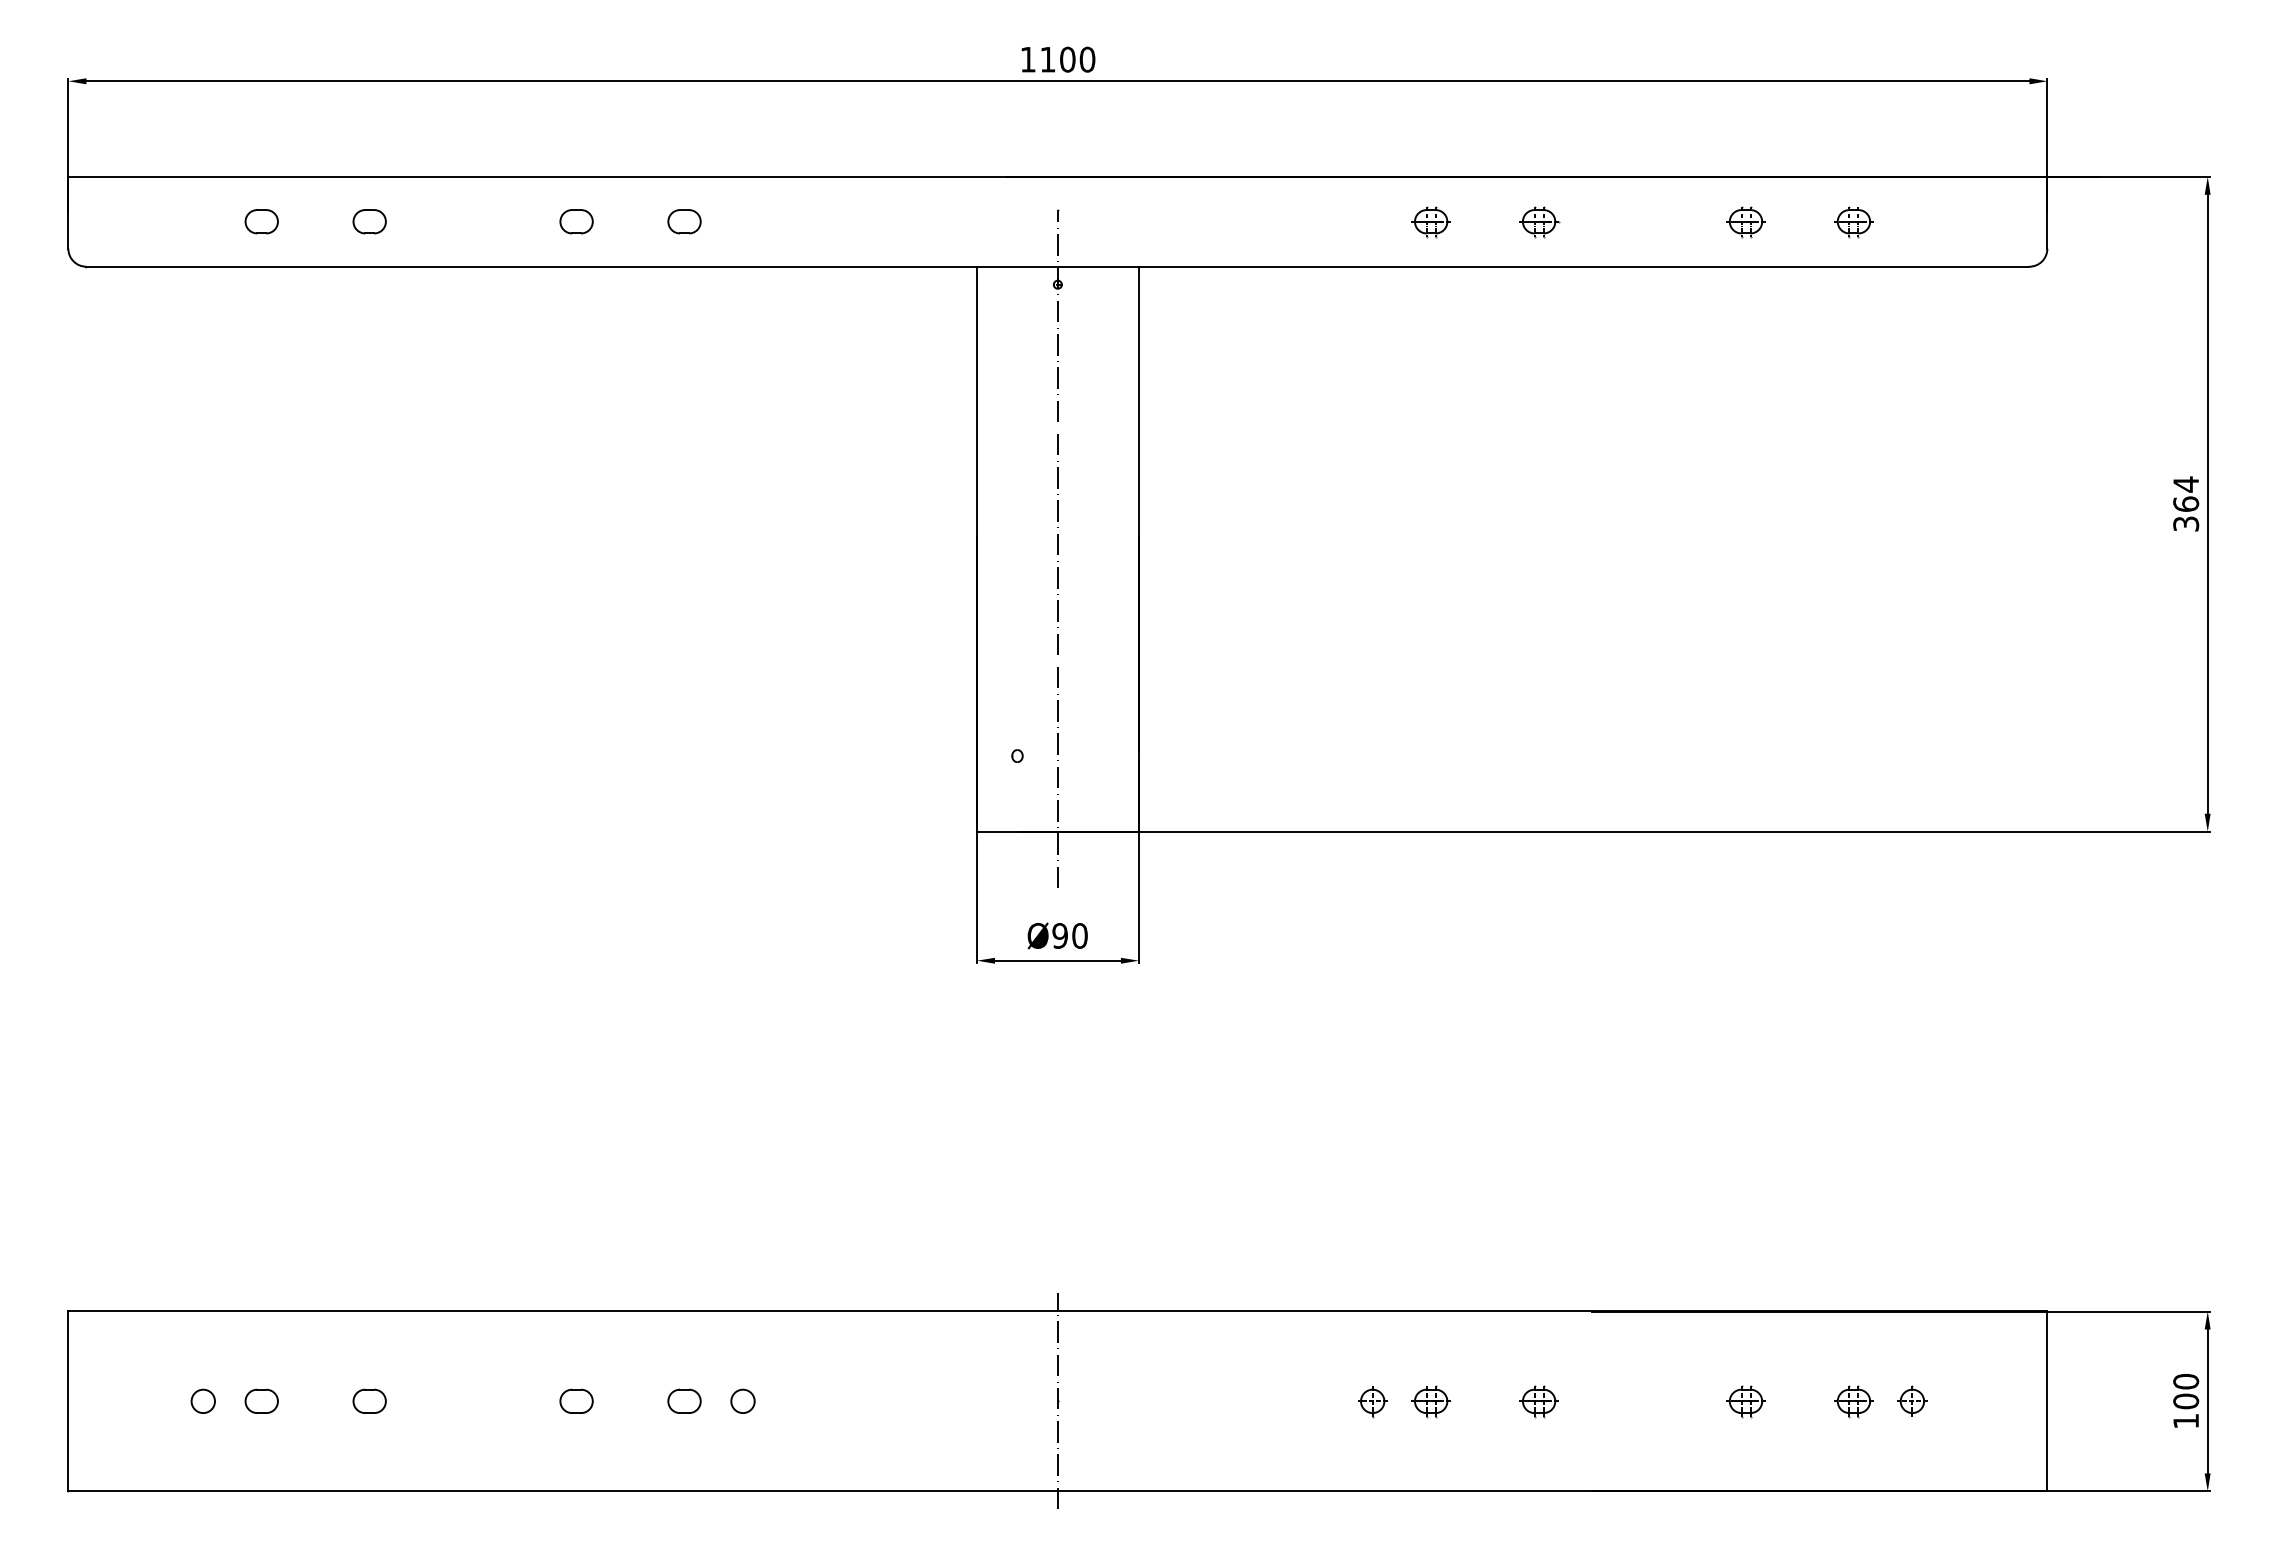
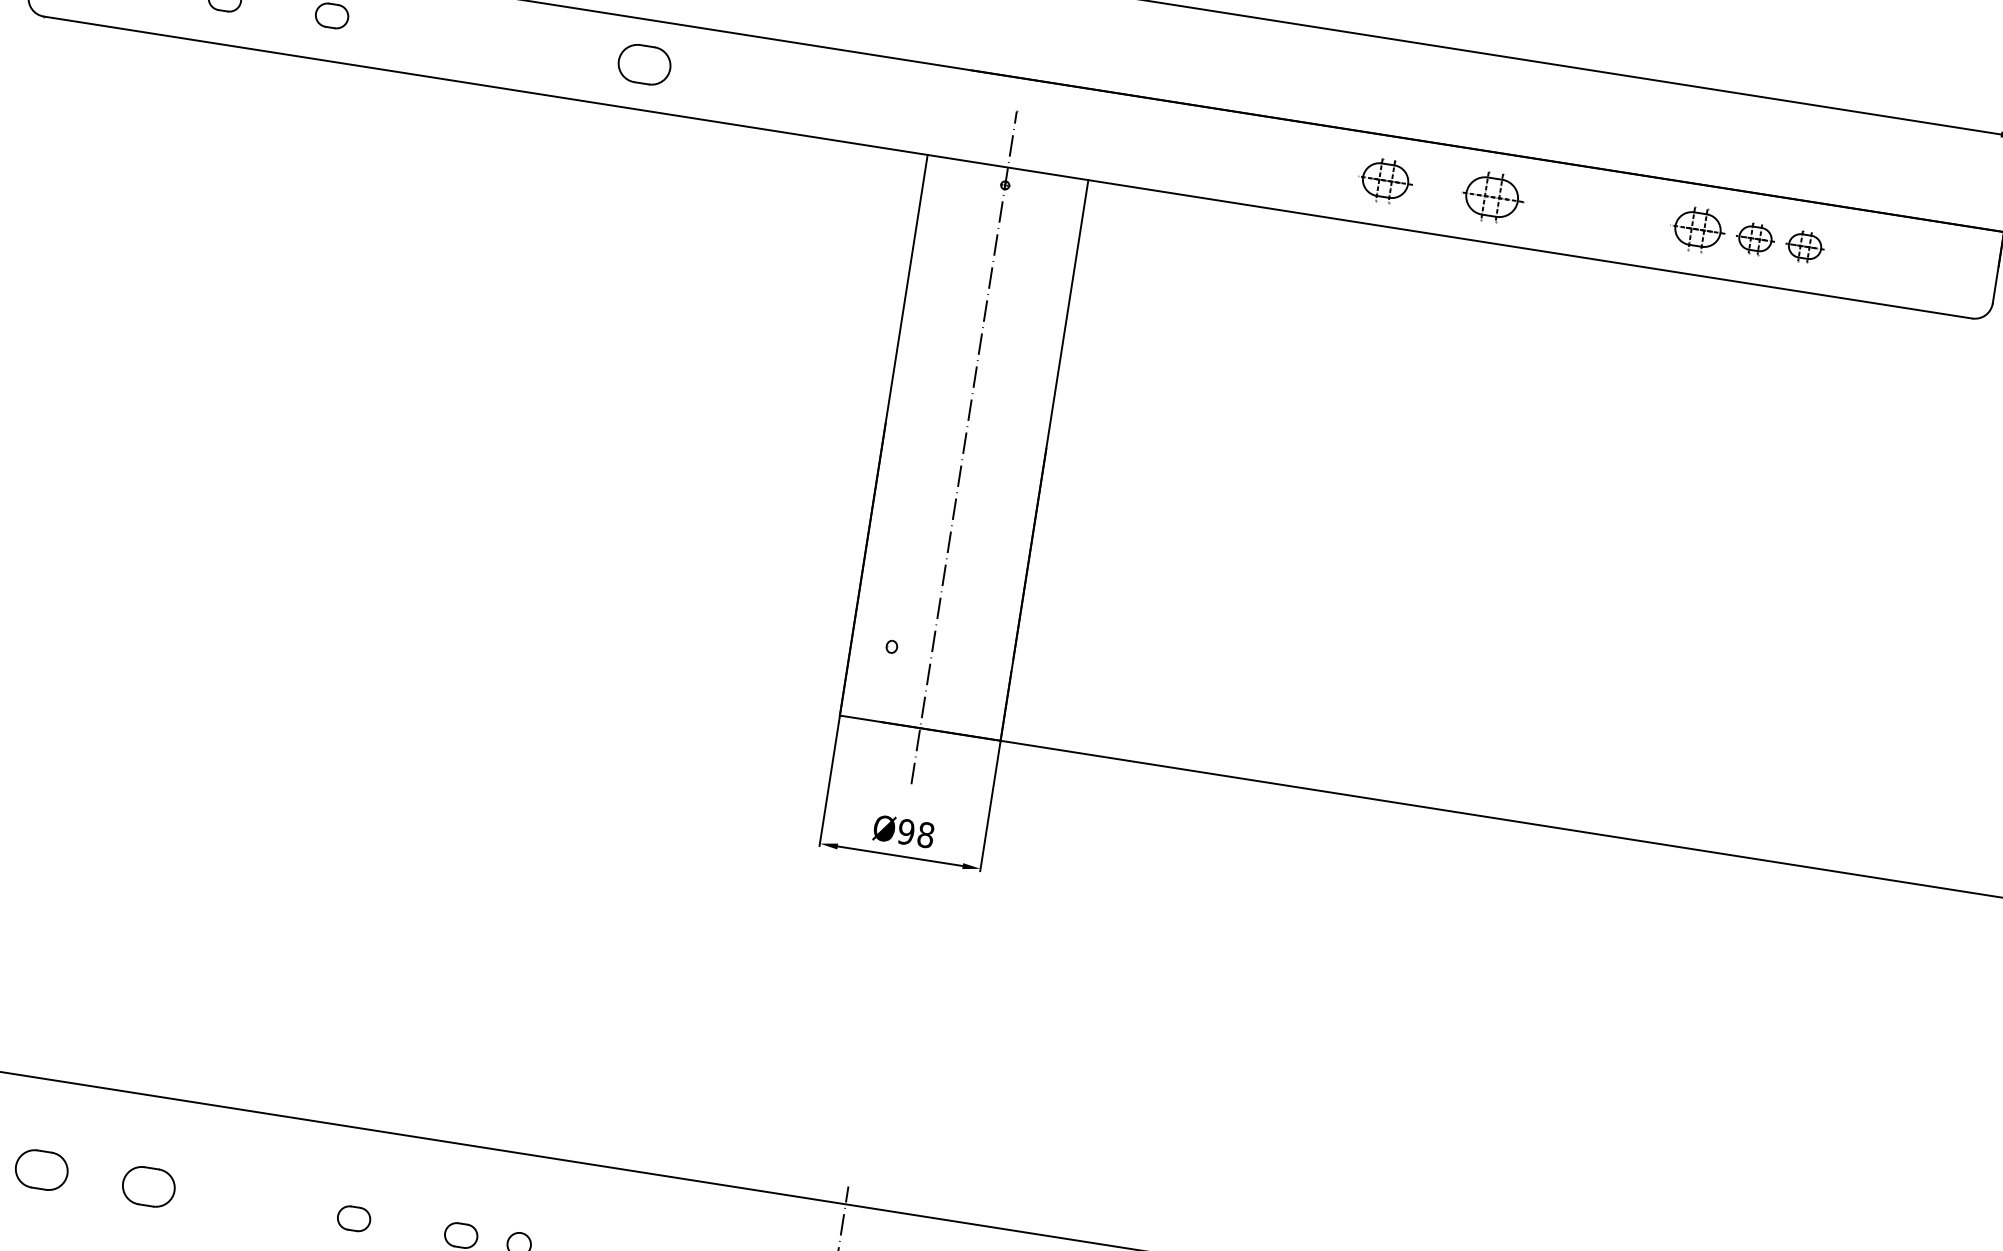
part: (576, 221) -> (537, 47), removed
part: (684, 221) -> (644, 64), size x1.6
part: (1430, 222) -> (1384, 181), size x1.4
part: (1539, 222) -> (1492, 198), size x1.6
part: (1745, 222) -> (1697, 230), size x1.4
part: (1803, 222) -> (1754, 239), added
text: (1079, 935) -> (925, 834), Ø90 -> Ø98
part: (261, 1400) -> (41, 1168), size x1.6
part: (369, 1400) -> (148, 1185), size x1.6

